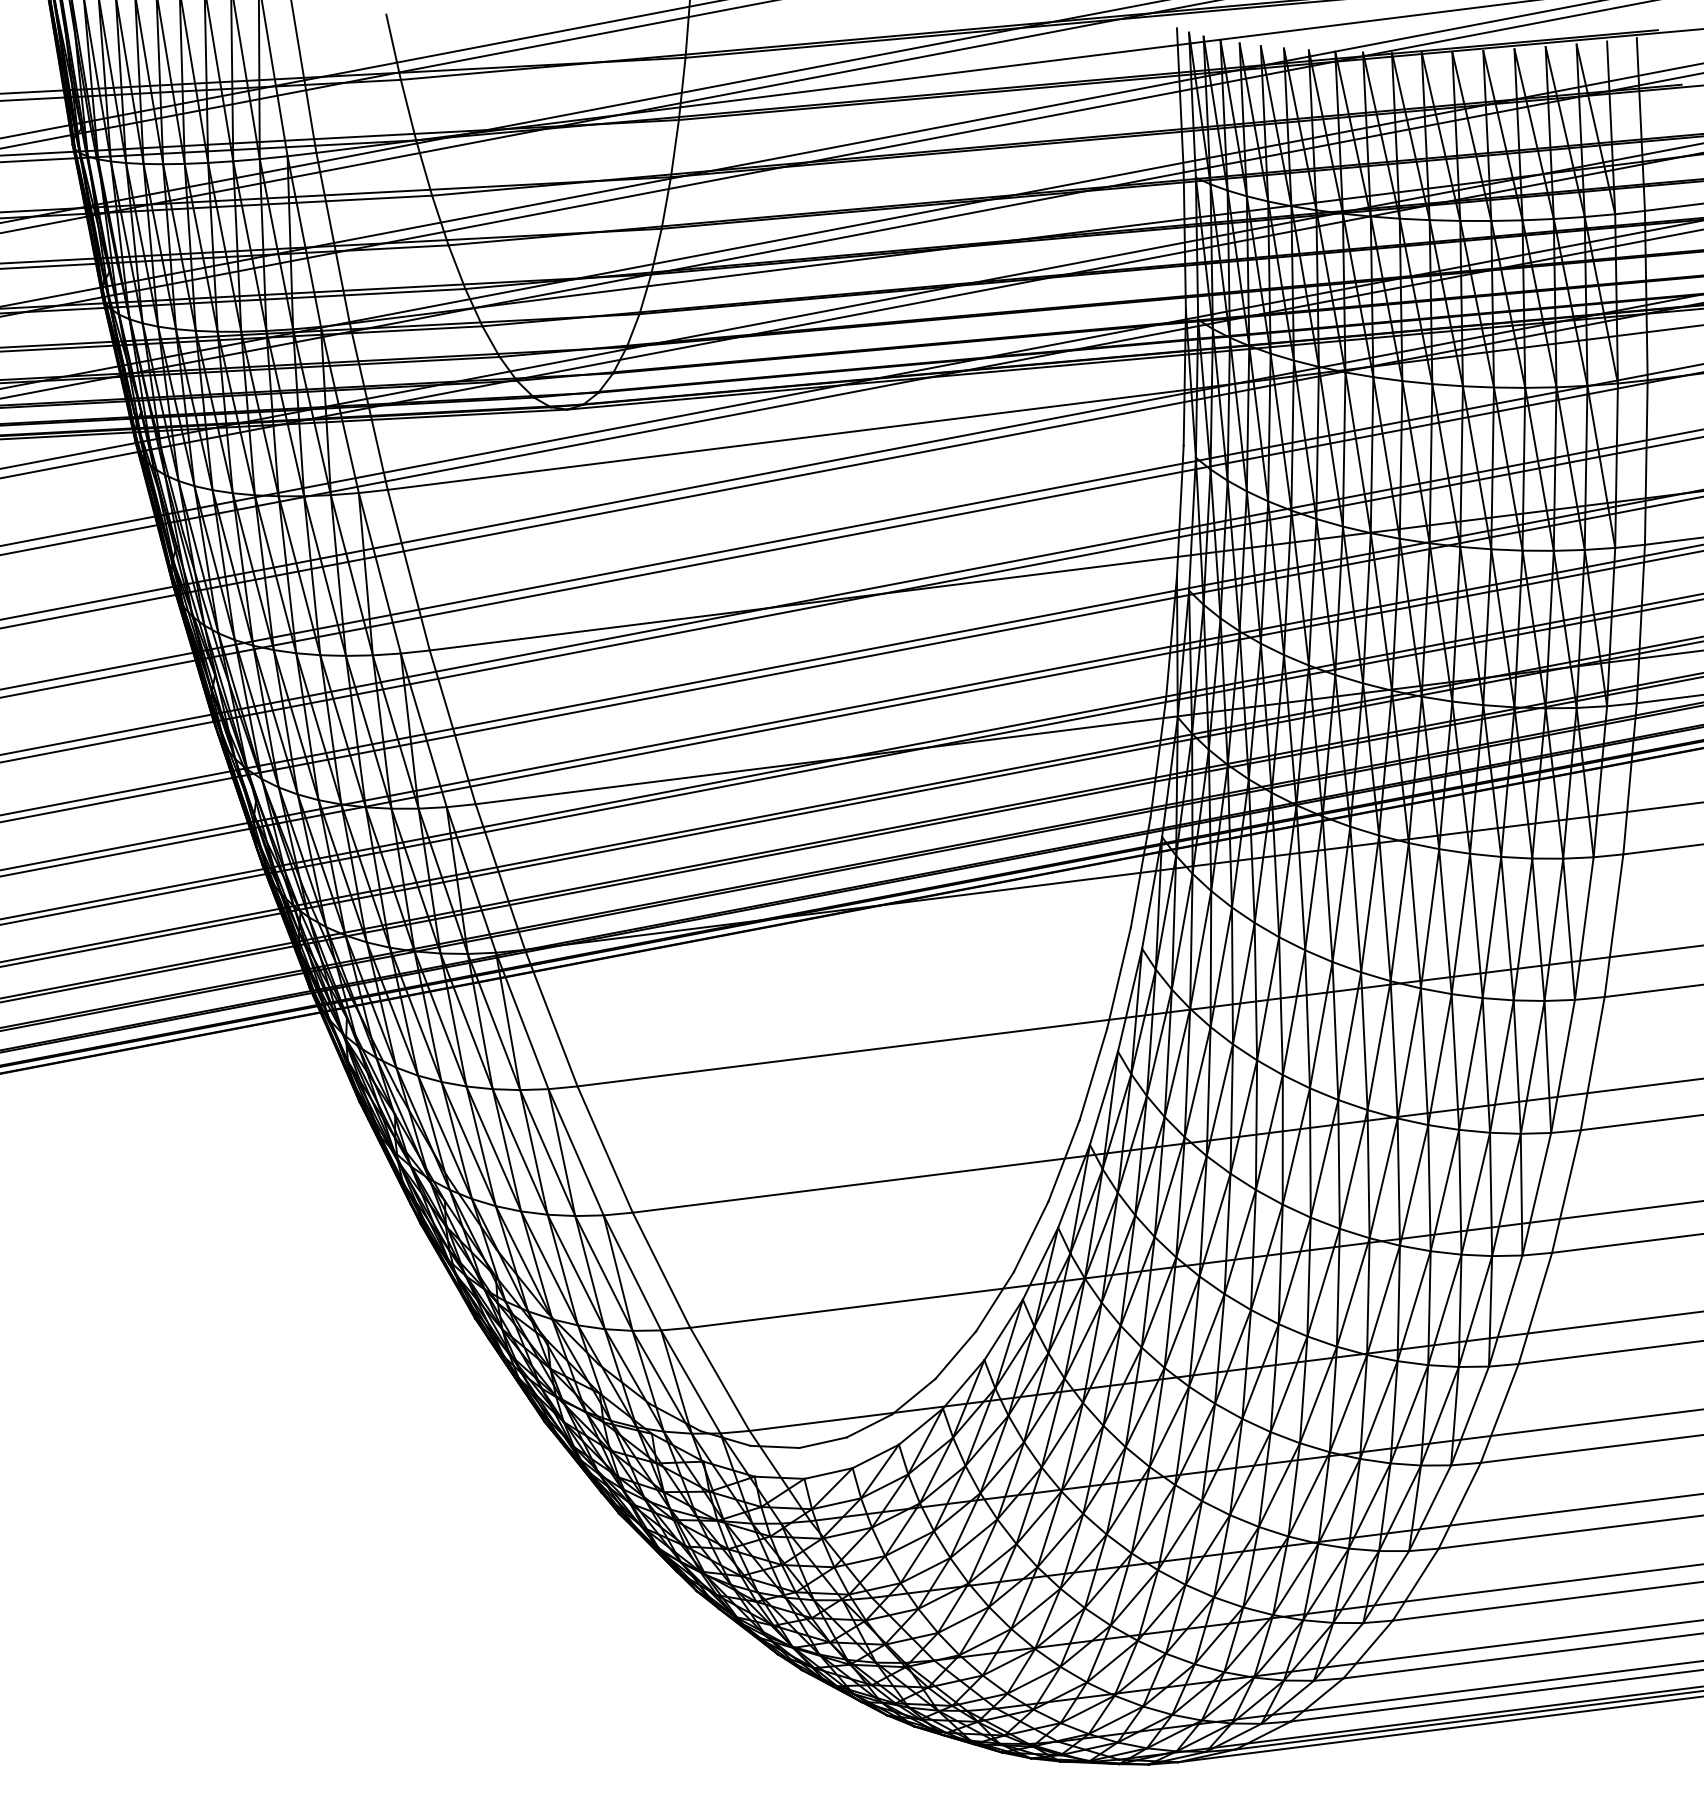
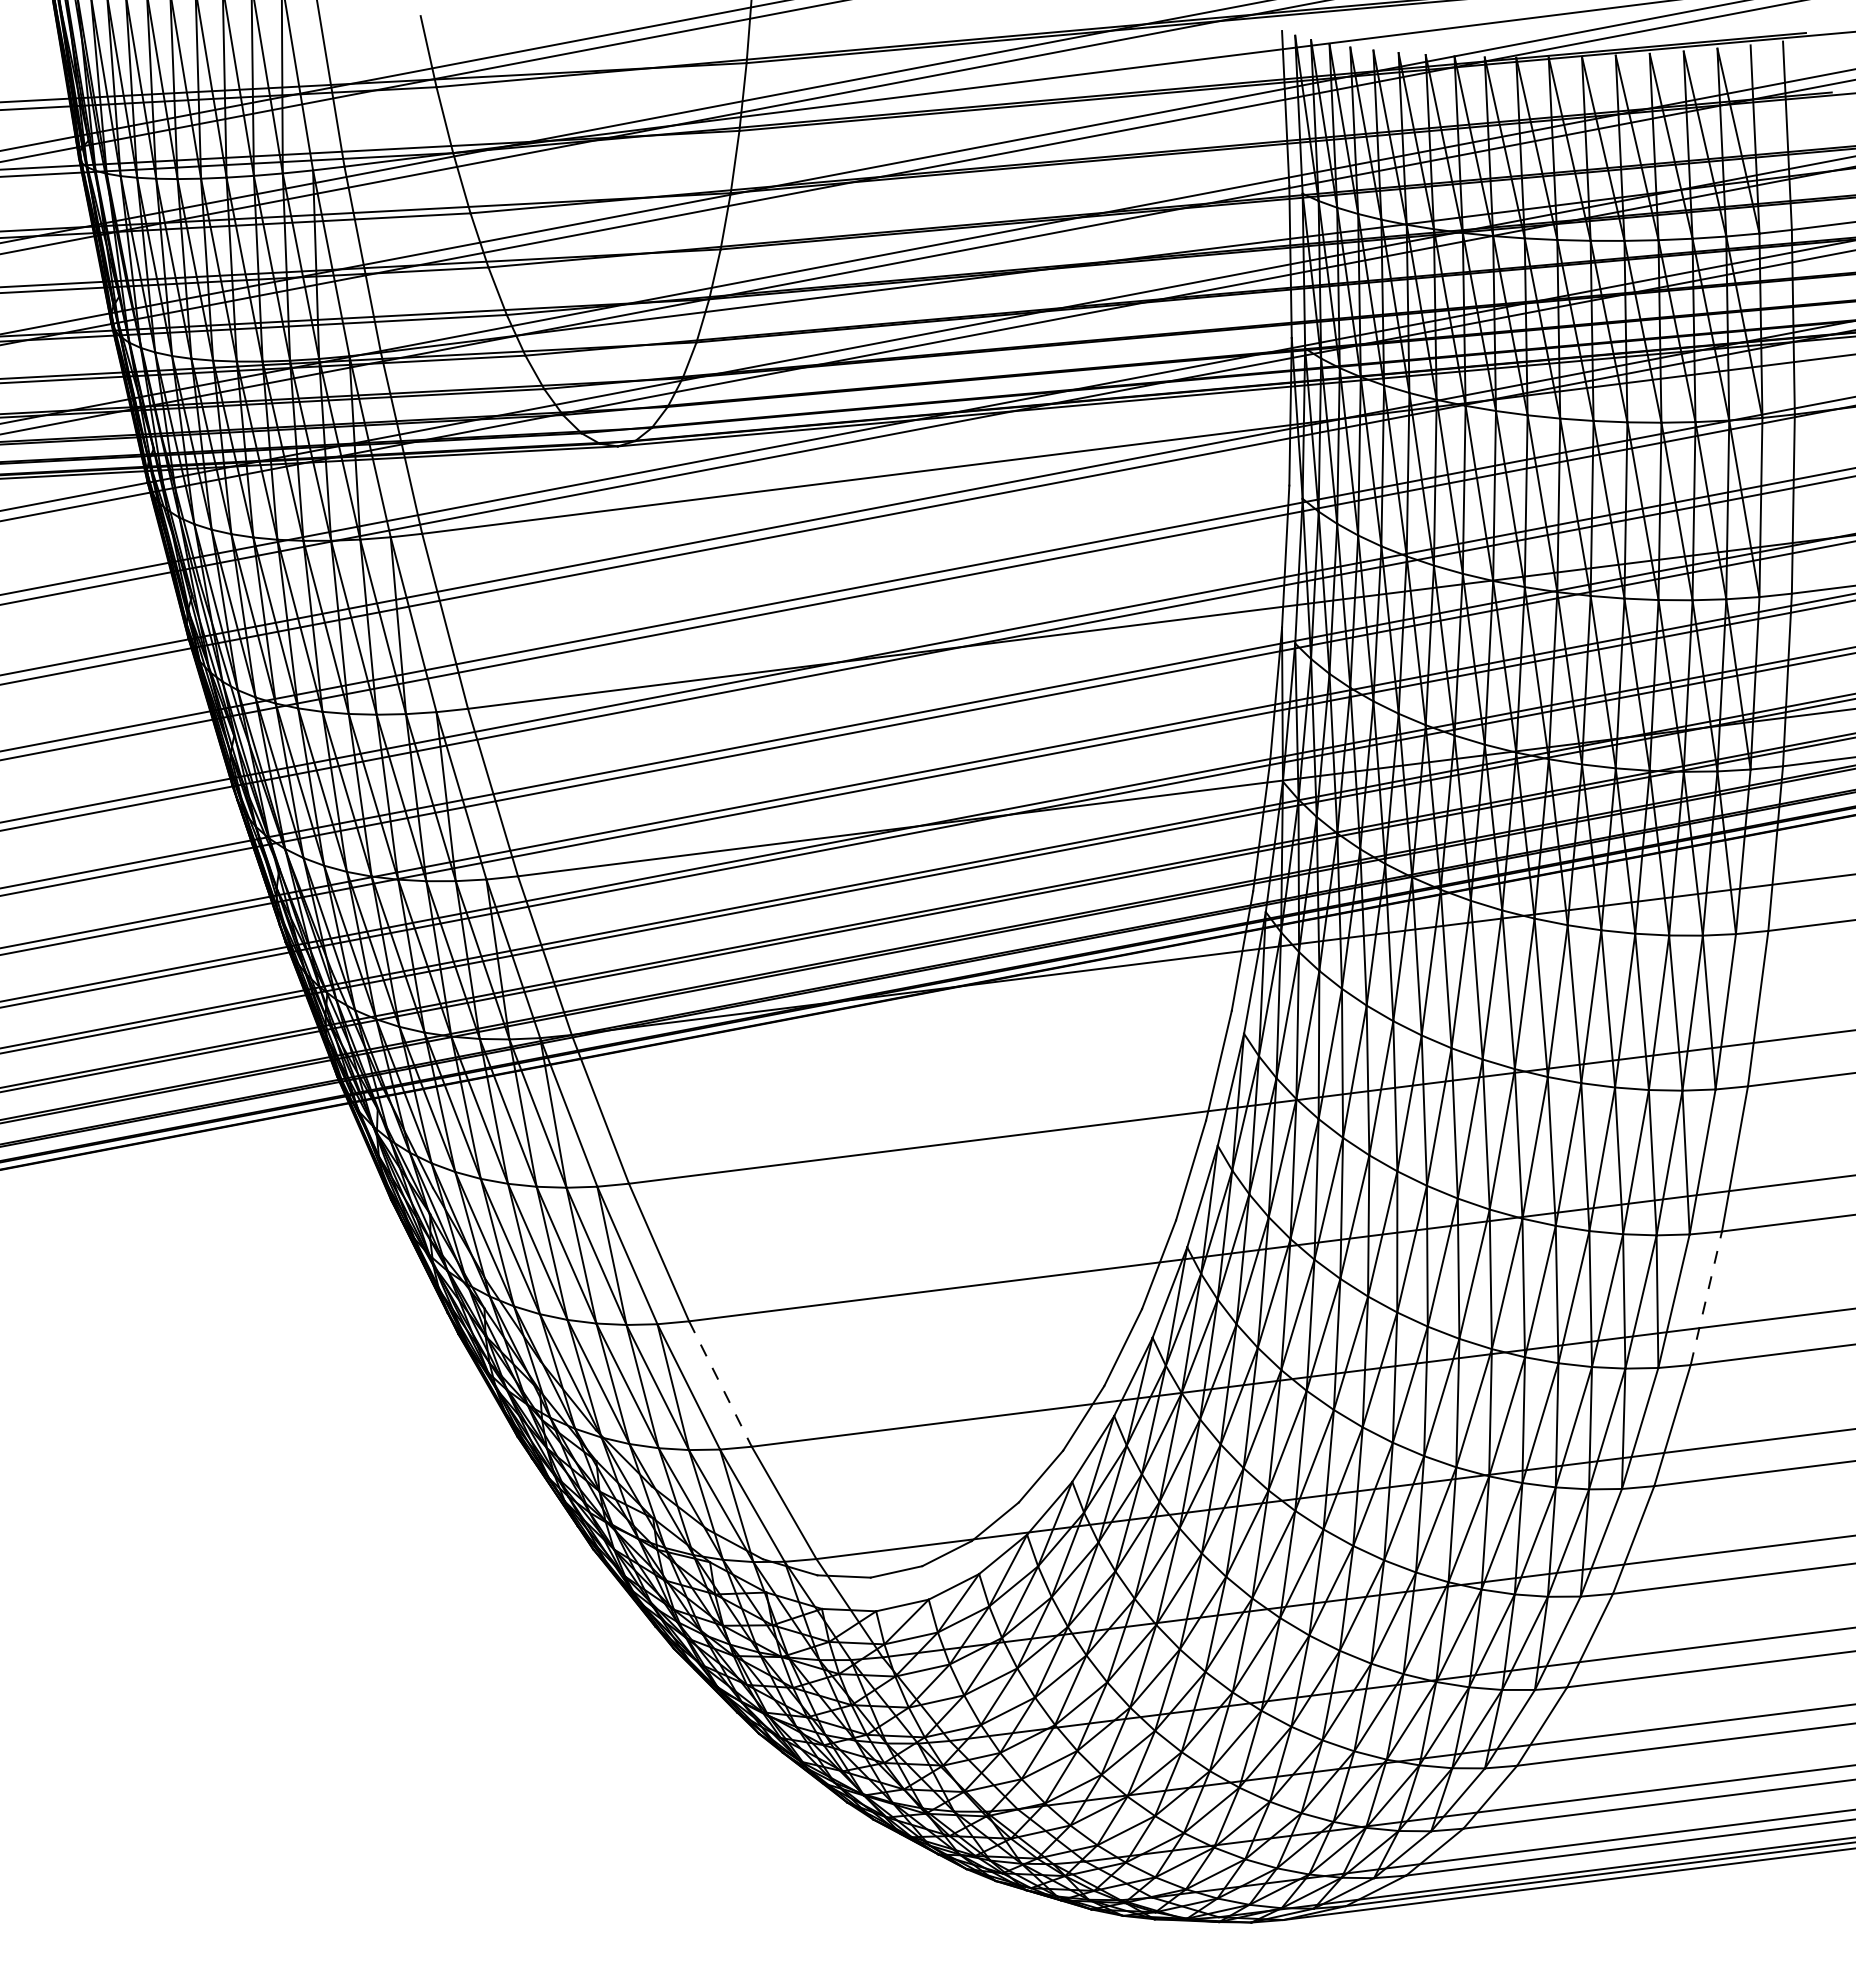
line: (1566, 1191) -> (1706, 1298), solid -> dashed
line: (661, 1270) -> (720, 1384), solid -> dashed

